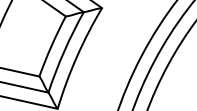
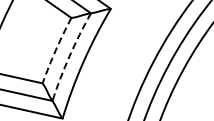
arc: (51, 46) -> (55, 50), solid -> dashed
arc: (64, 51) -> (69, 56), solid -> dashed

